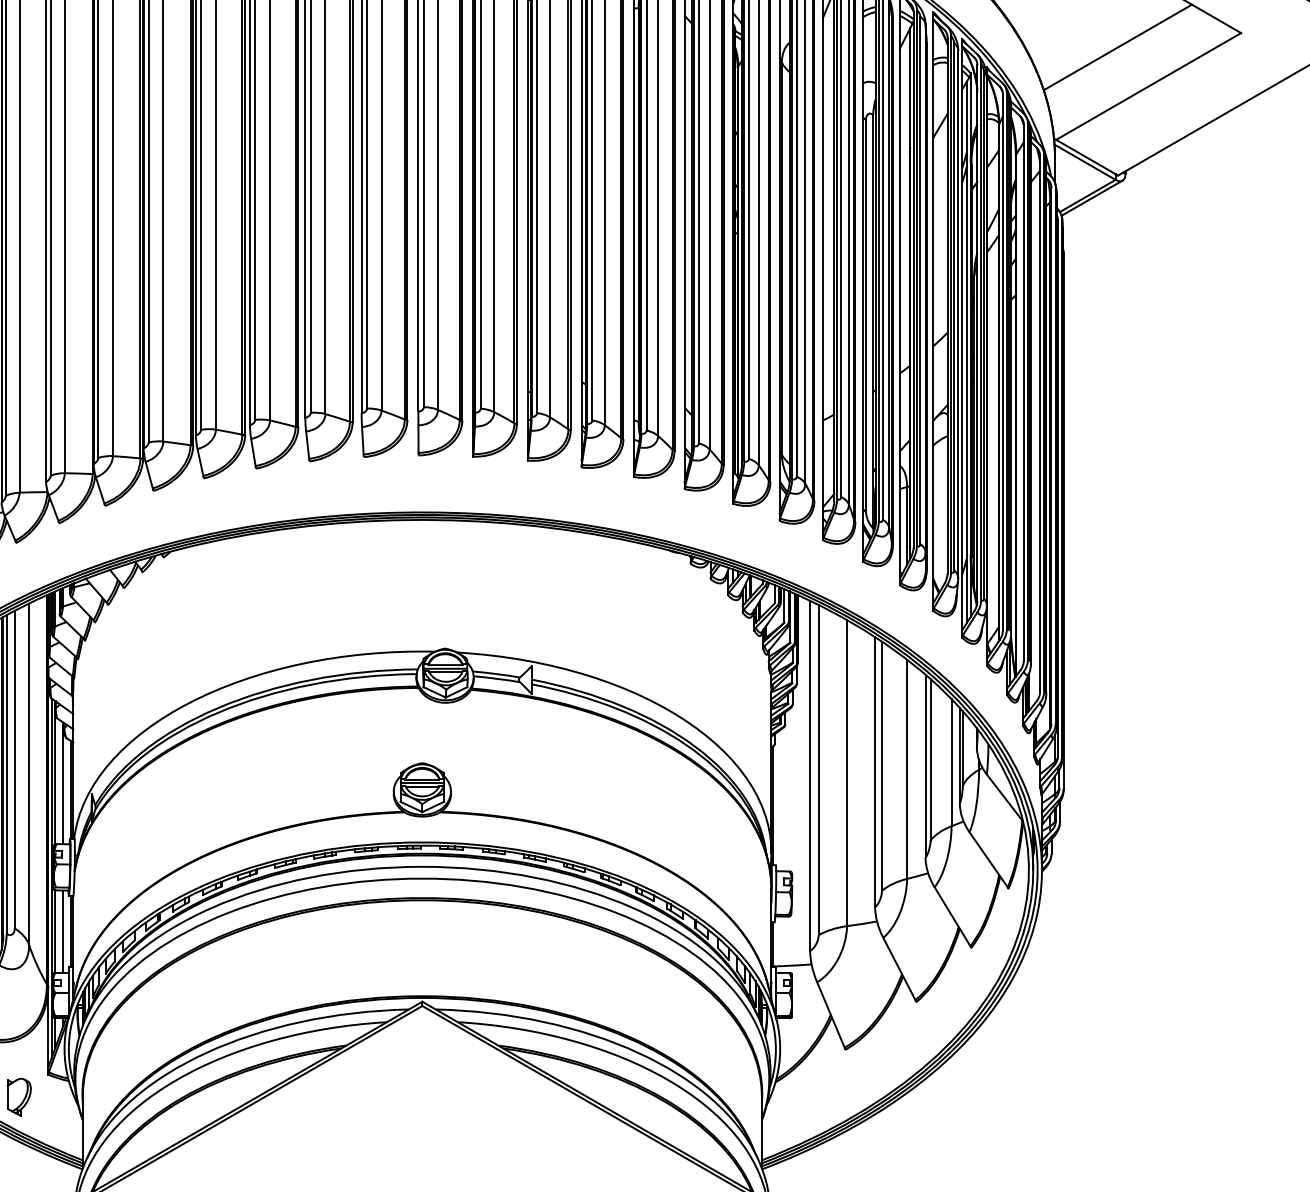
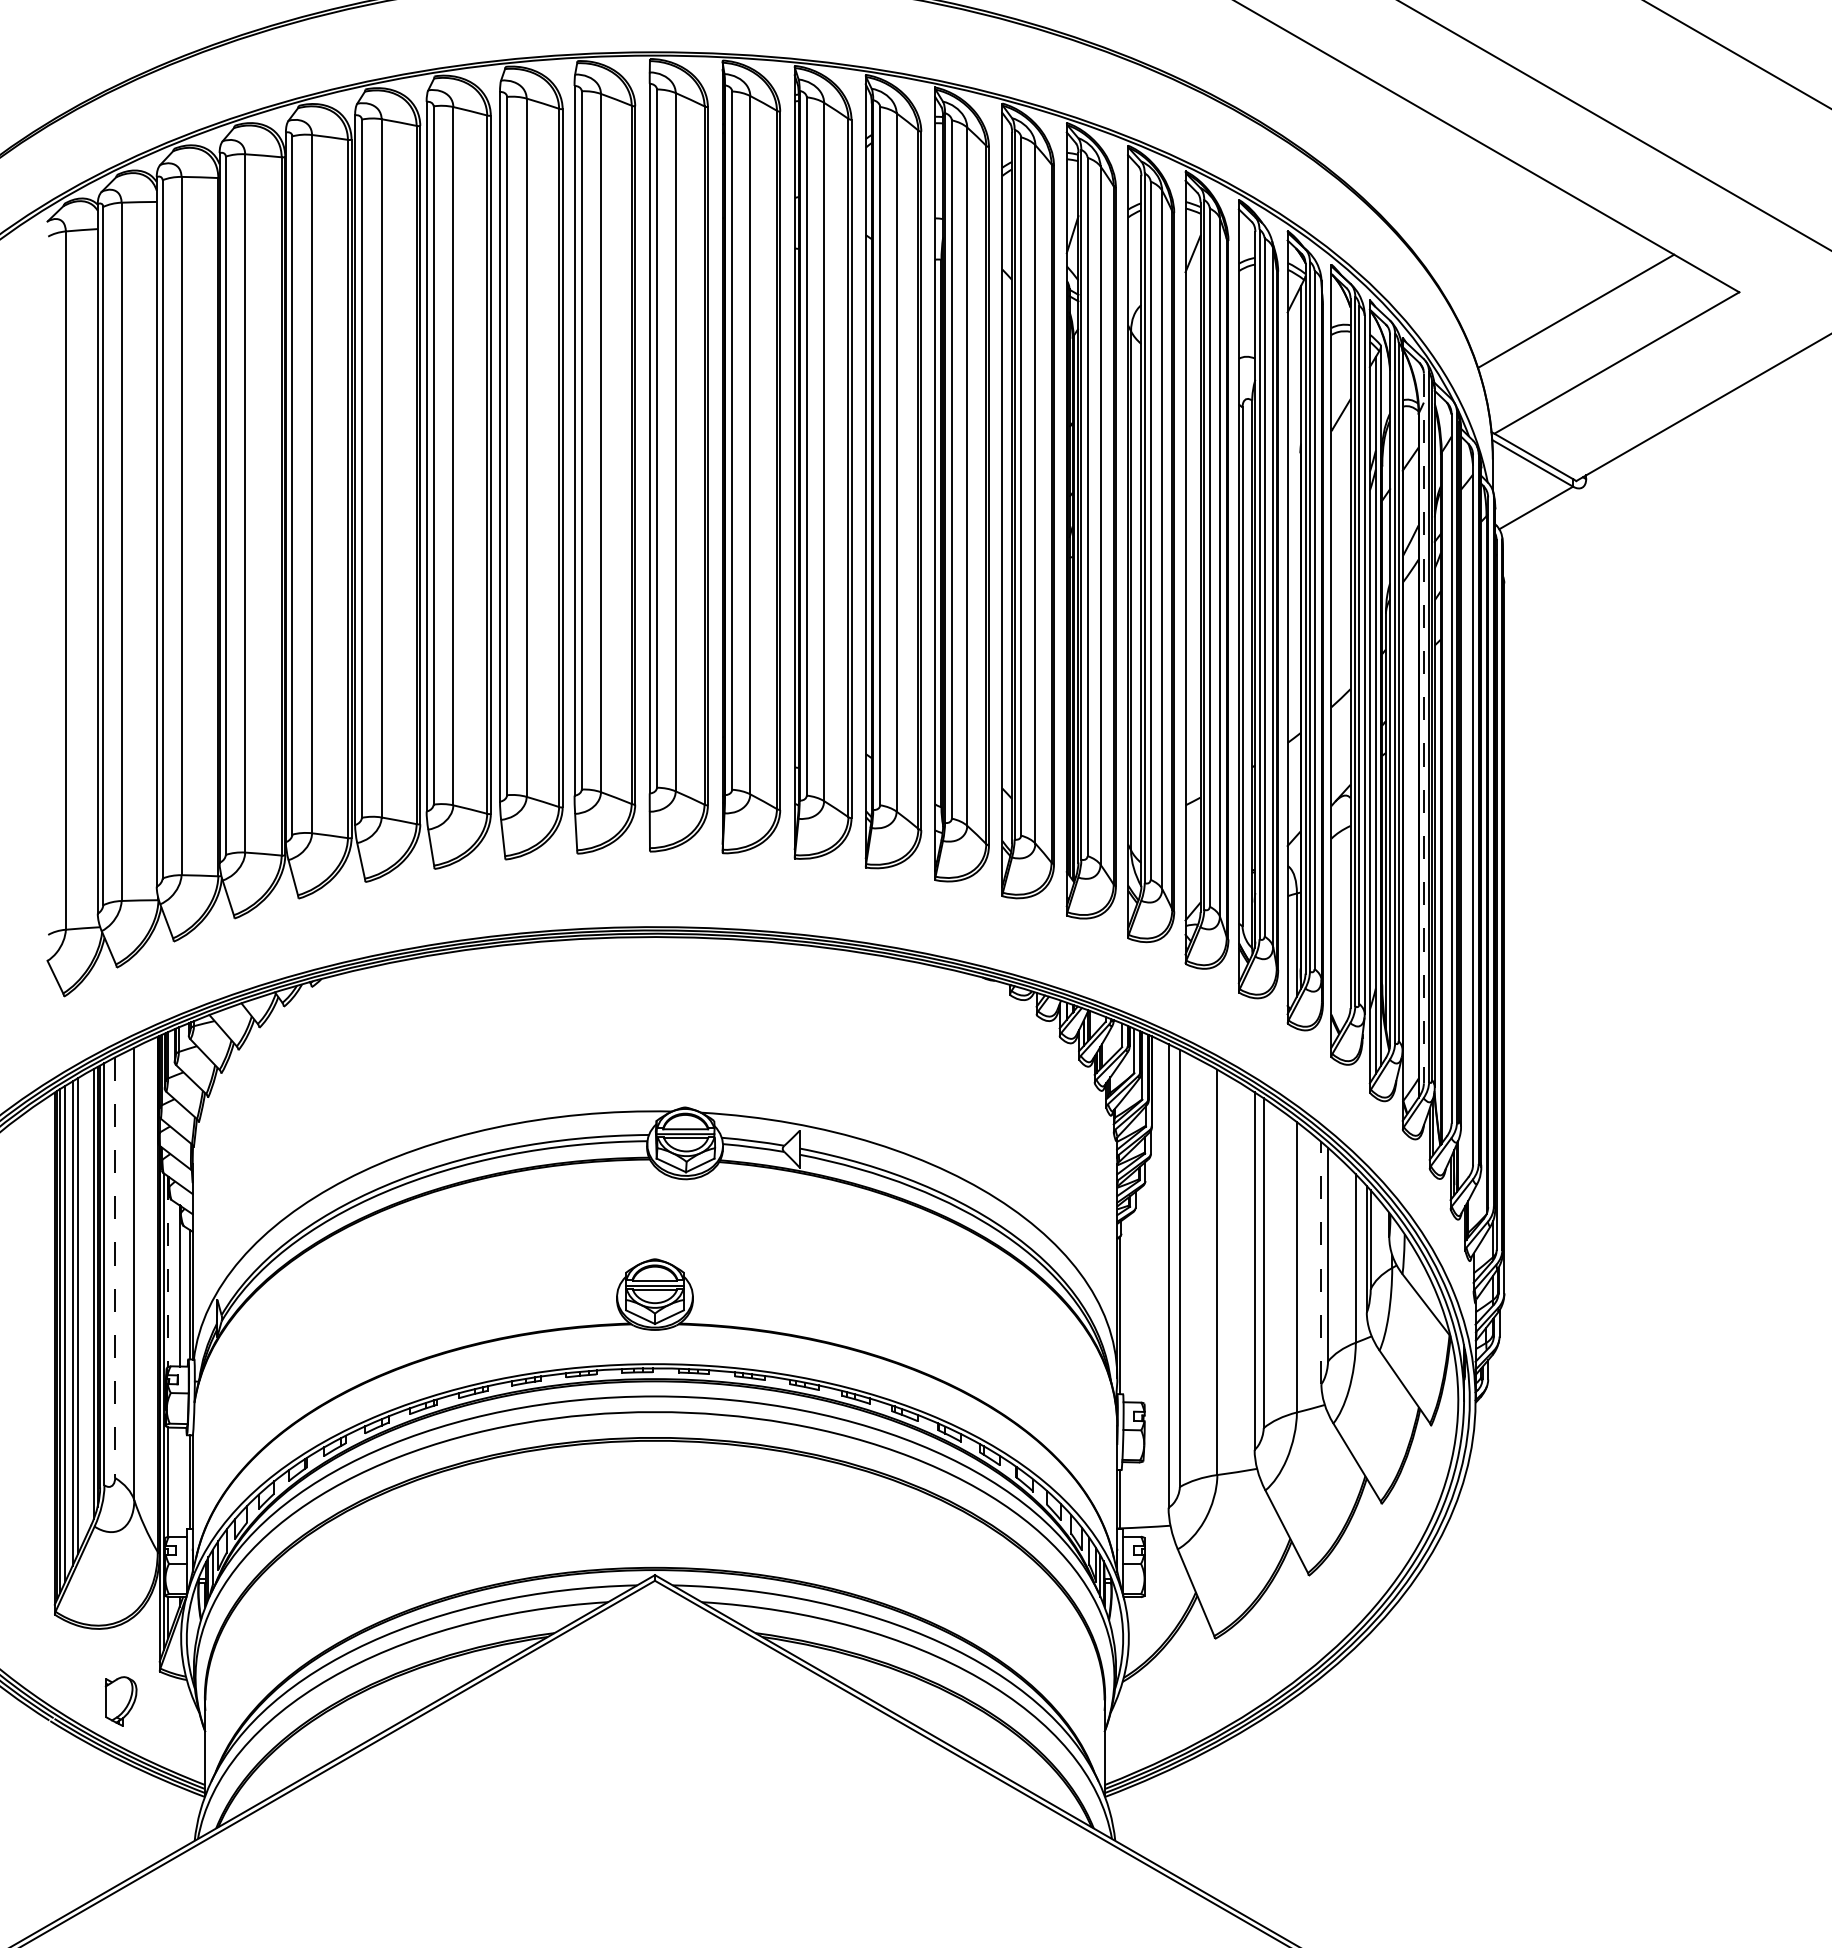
line: (1091, 197) -> (1541, 510), removed
line: (1002, 362) -> (1423, 728), solid -> dashed
line: (925, 765) -> (1321, 1262), solid -> dashed
line: (14, 770) -> (115, 1268), solid -> dashed
line: (55, 773) -> (168, 1272), solid -> dashed
line: (63, 931) -> (179, 1481), removed

